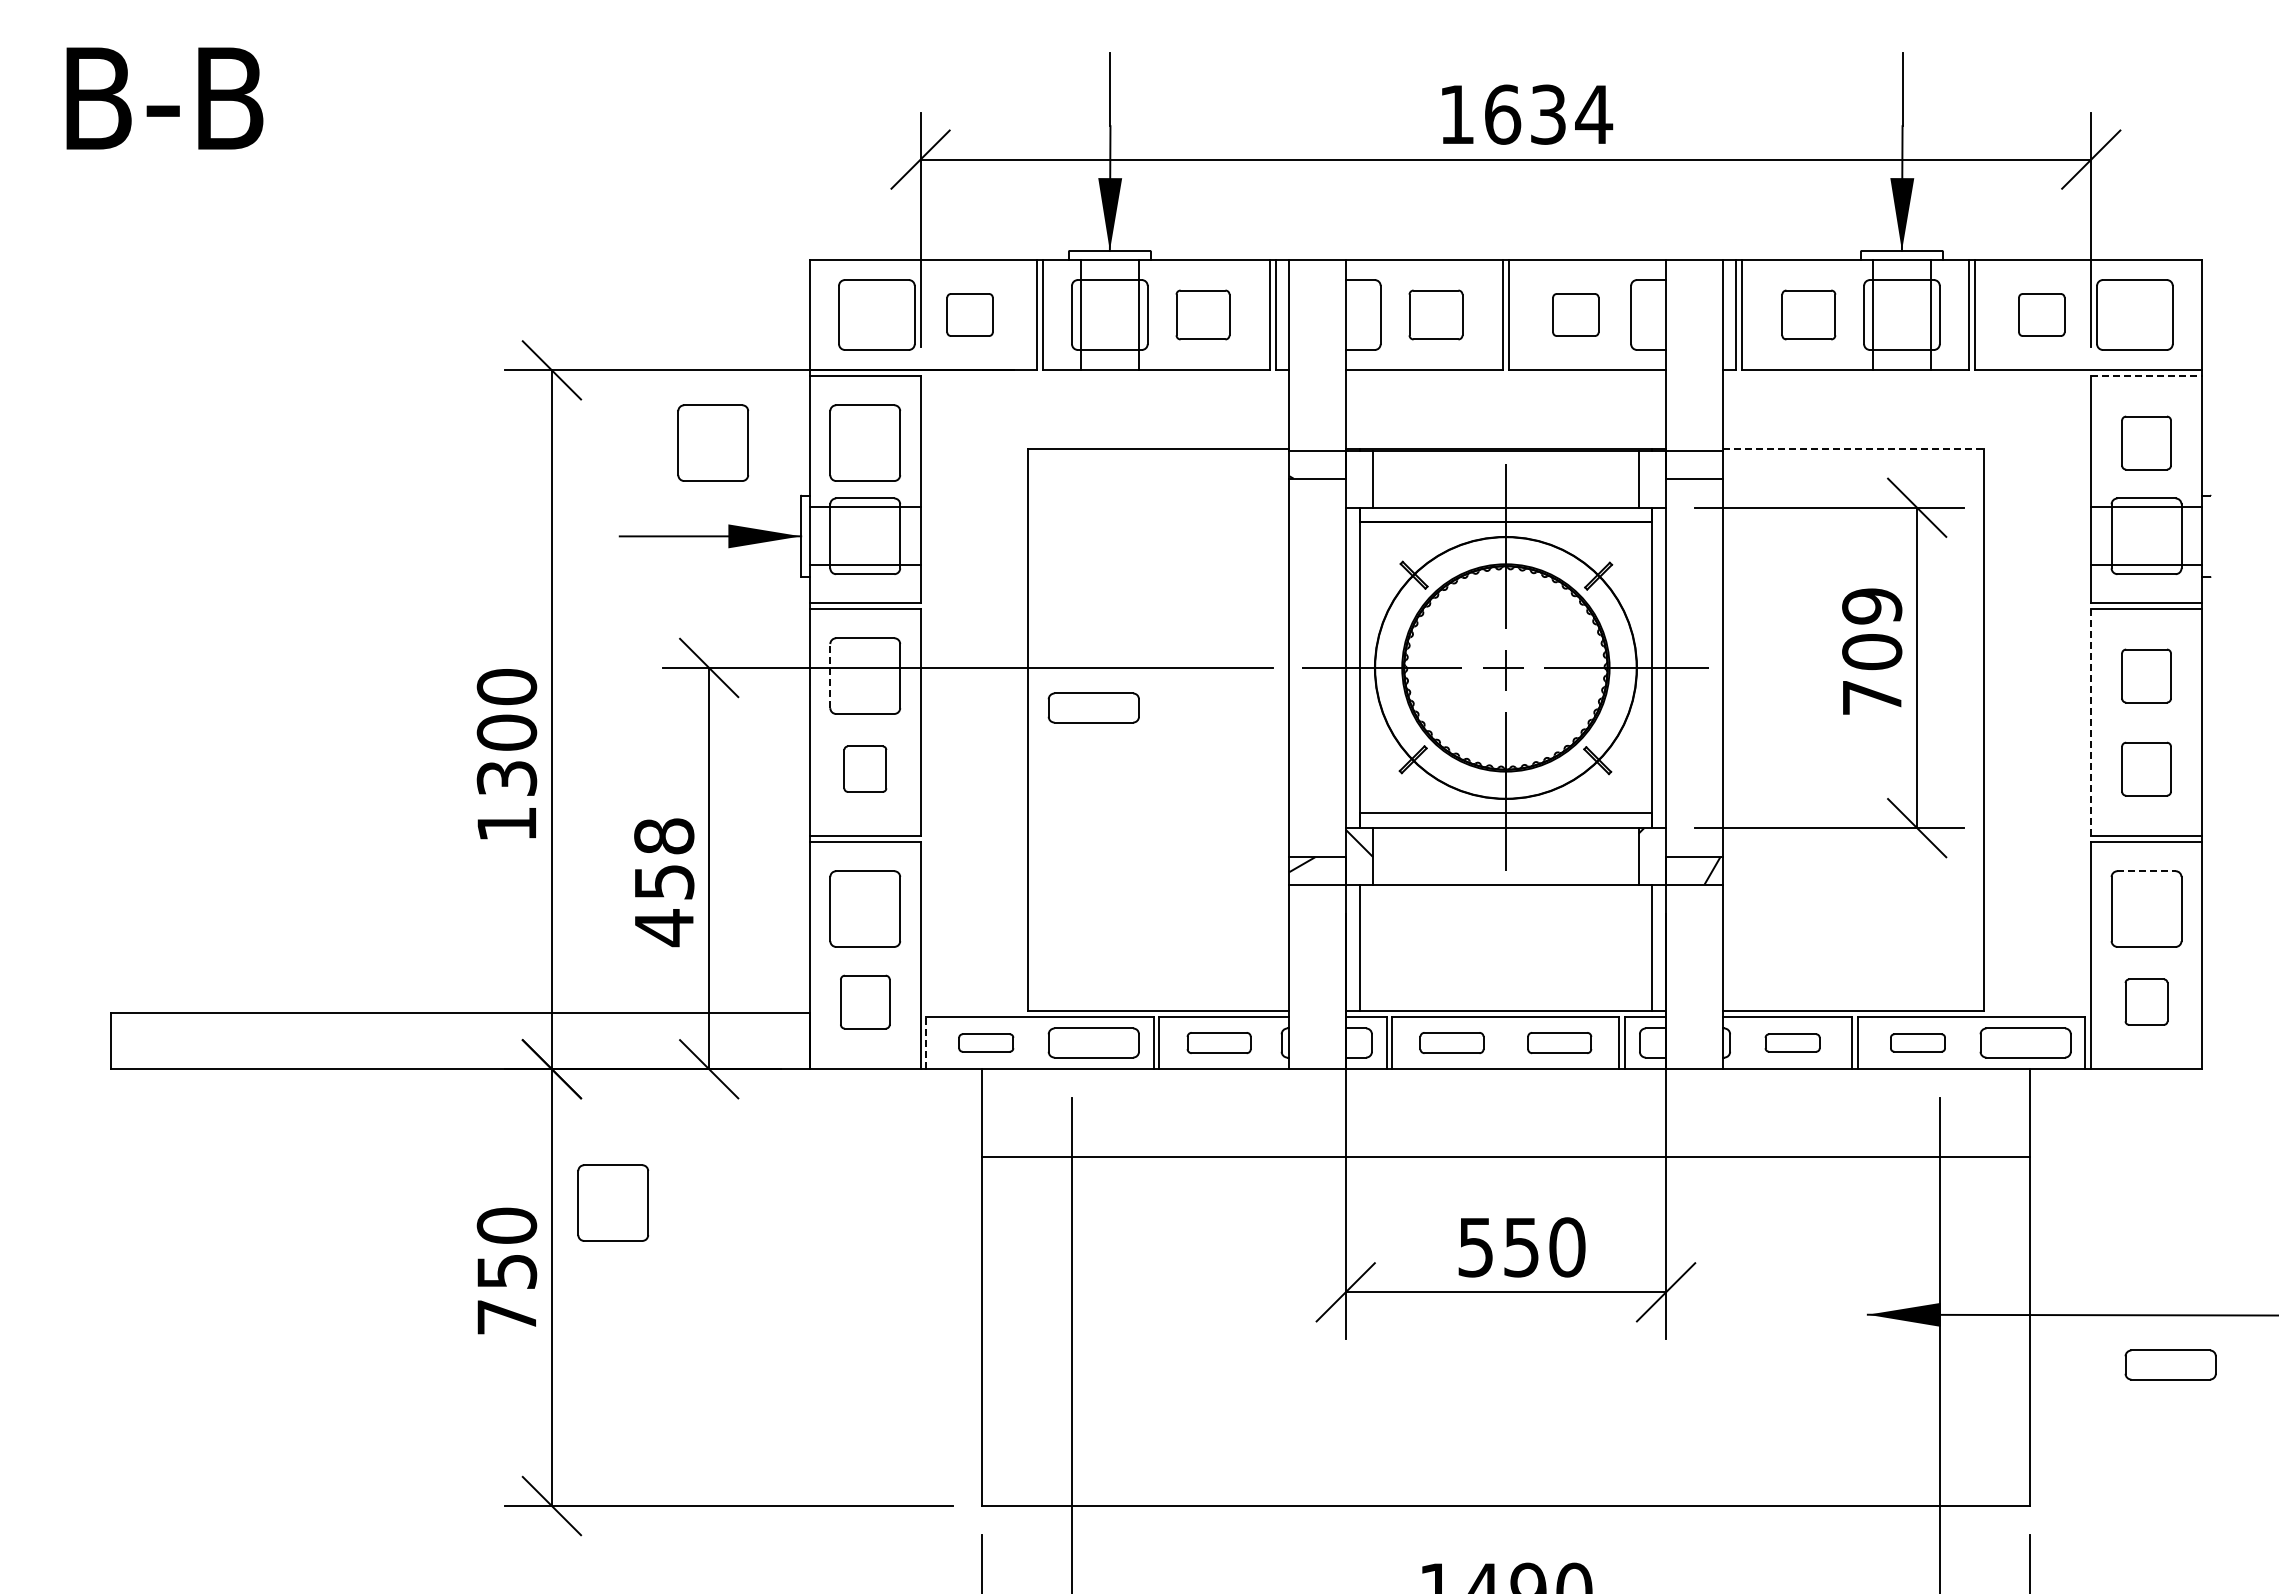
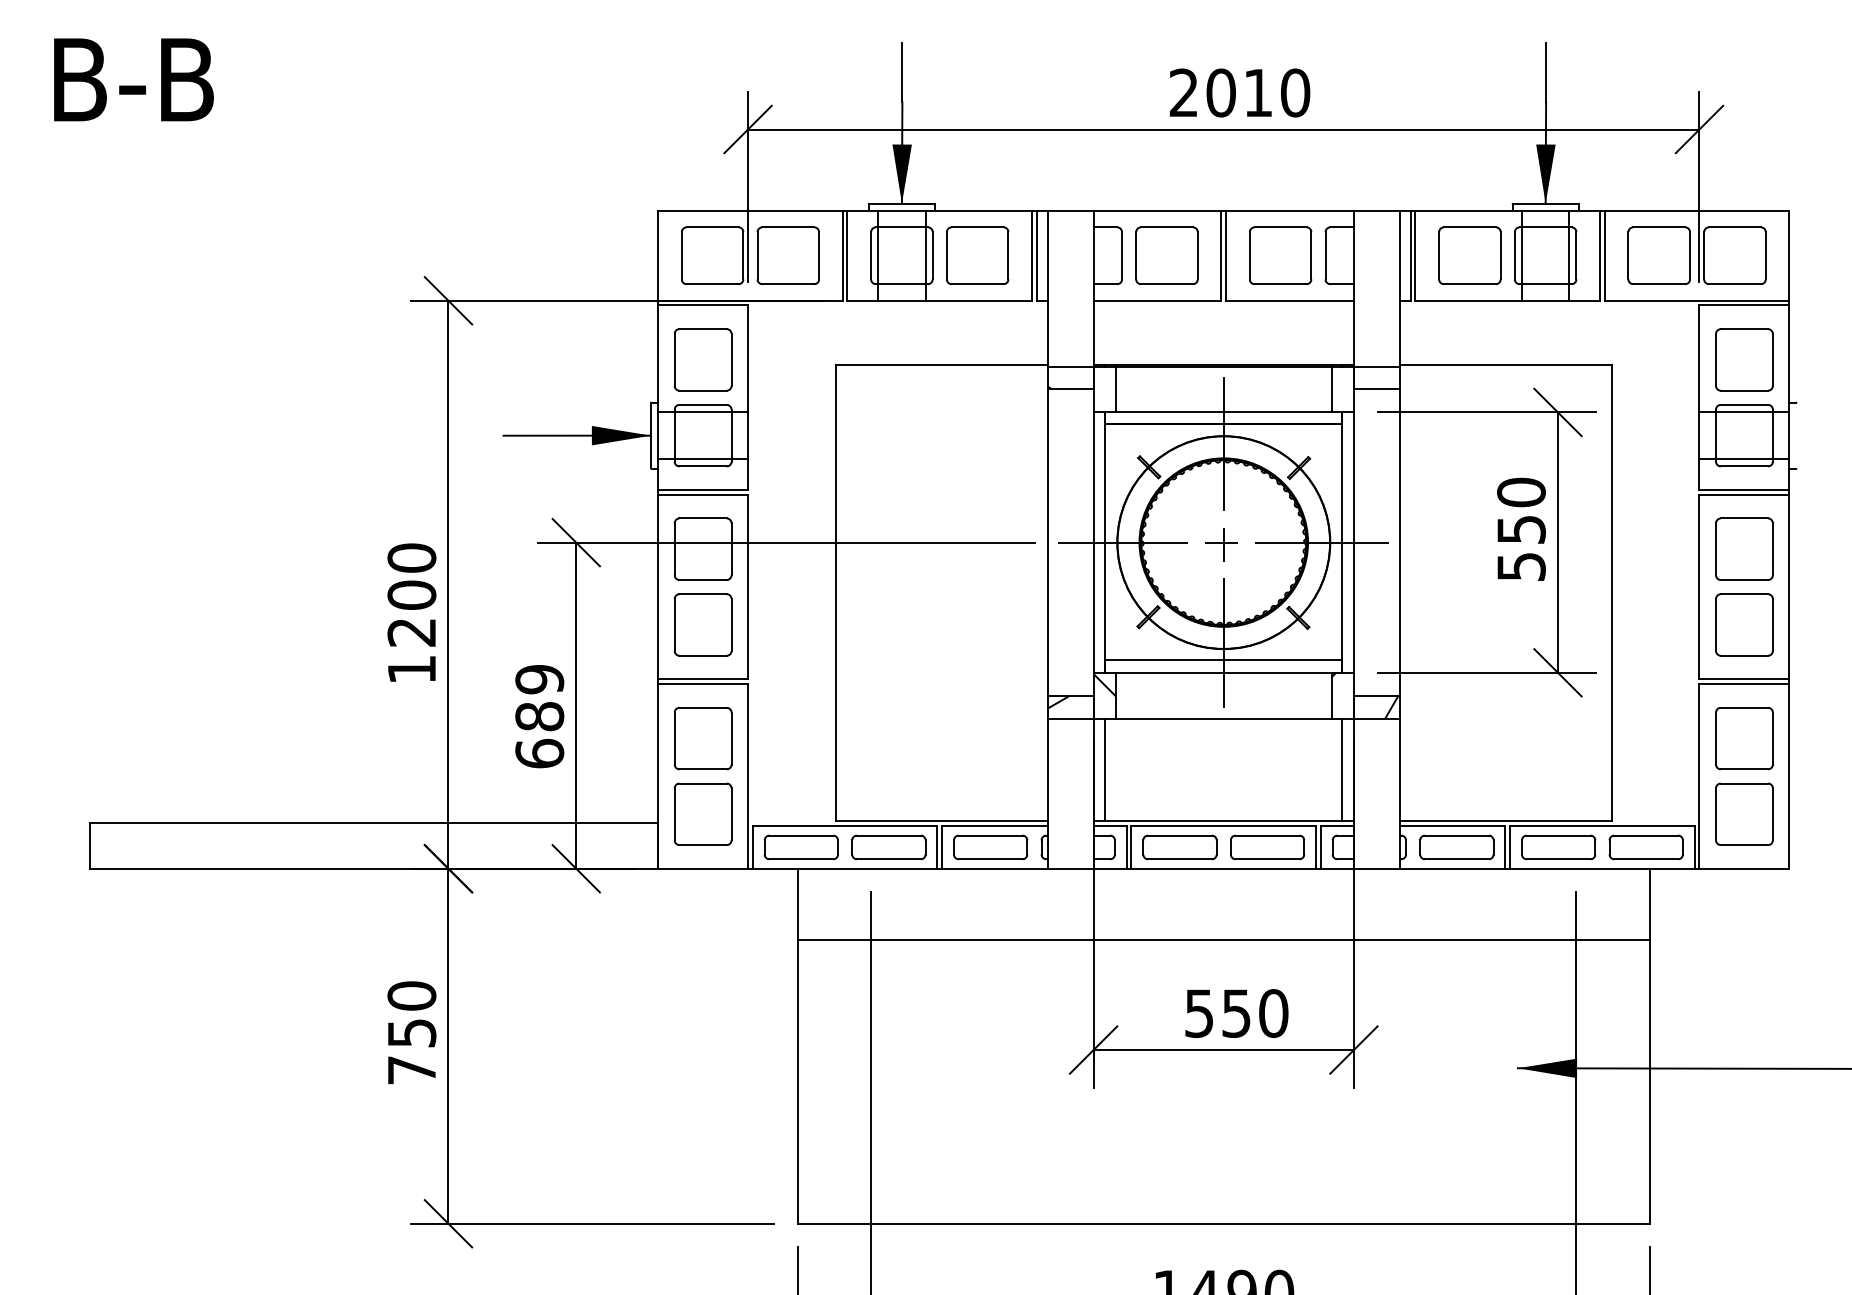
text: (1526, 114) -> (1240, 92), 1634 -> 2010
part: (969, 314) -> (787, 255), size x1.67
part: (1202, 314) -> (977, 255), size x1.43
part: (1435, 314) -> (1166, 255), size x1.43
part: (1575, 314) -> (1280, 255), size x1.67
part: (1808, 314) -> (1469, 255), size x1.43
part: (2041, 314) -> (1659, 255), size x1.67
line: (2147, 376) -> (1745, 305), dashed -> solid
part: (713, 442) -> (579, 359), removed
part: (2146, 442) -> (1744, 359), size x1.43
line: (1853, 448) -> (1506, 364), dashed -> solid
text: (1872, 651) -> (1521, 529), 709 -> 550
line: (830, 675) -> (674, 548), dashed -> solid
part: (2146, 675) -> (1744, 548), size x1.43
part: (1093, 707) -> (888, 574), removed
line: (2091, 722) -> (1699, 586), dashed -> solid
part: (865, 768) -> (703, 624), size x1.67
part: (2146, 768) -> (1744, 624), size x1.43
text: (507, 778) -> (412, 632), 1300 -> 1200
line: (2147, 871) -> (1745, 708), dashed -> solid
text: (664, 882) -> (539, 716), 458 -> 689
part: (865, 1001) -> (703, 813), size x1.43
part: (2146, 1001) -> (1744, 813), size x1.67
line: (926, 1042) -> (752, 847), dashed -> solid
part: (986, 1042) -> (801, 847), size x1.67
part: (1219, 1042) -> (991, 847), size x1.43
part: (1451, 1042) -> (1179, 847), size x1.43
part: (1559, 1042) -> (1267, 847), size x1.43
part: (1792, 1042) -> (1456, 847), size x1.67
part: (1917, 1042) -> (1558, 847), size x1.67
part: (613, 1202) -> (498, 977), removed
part: (2170, 1364) -> (1763, 1108), removed

